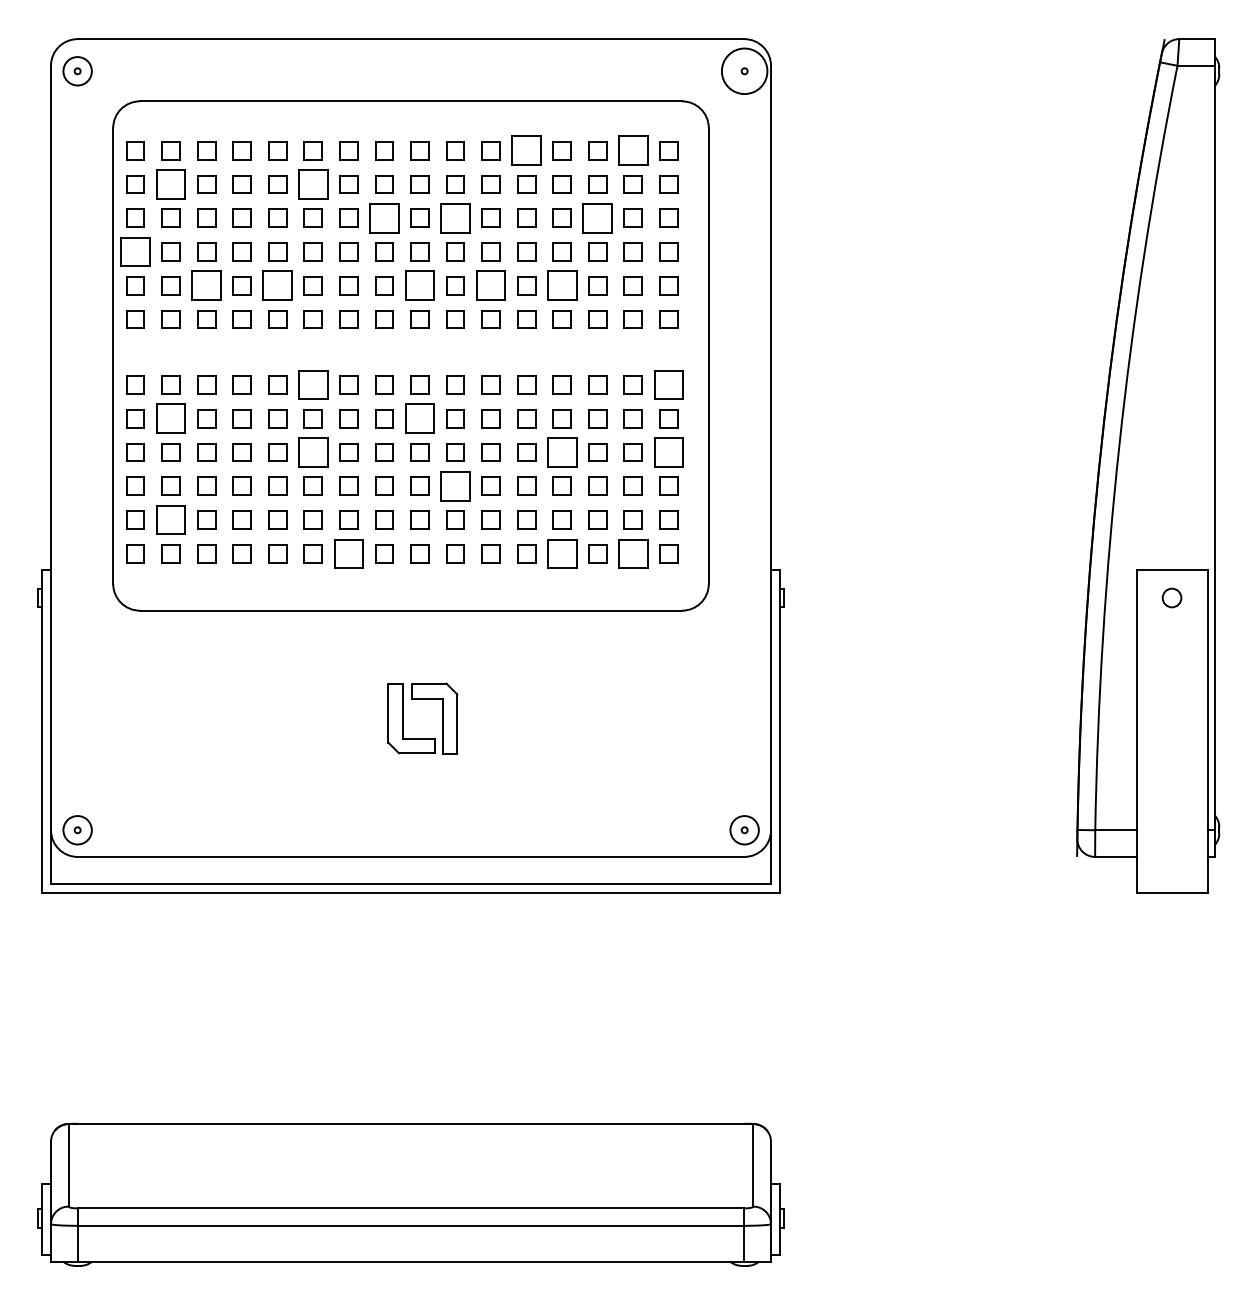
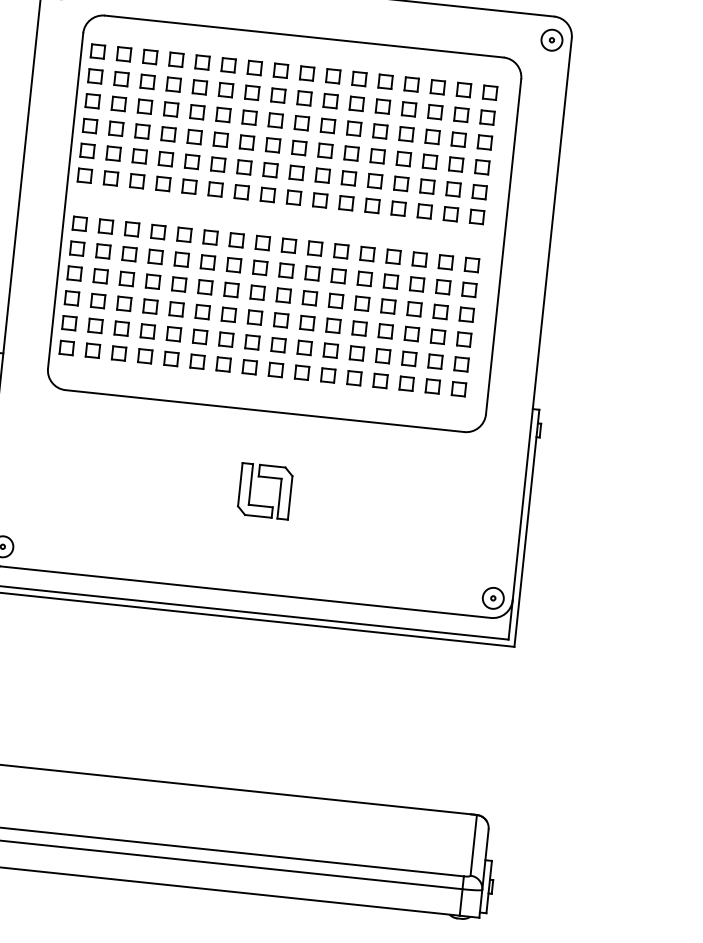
circle: (744, 71) -> (551, 40), size x0.62
part: (526, 150) -> (385, 81), size x0.62
part: (632, 150) -> (463, 89), size x0.62
part: (170, 184) -> (121, 79), size x0.62
part: (312, 184) -> (225, 90), size x0.62
part: (384, 217) -> (275, 119), size x0.62
part: (455, 217) -> (328, 125), size x0.62
part: (597, 217) -> (432, 136), size x0.62
part: (135, 251) -> (90, 125), size x0.62
part: (206, 285) -> (139, 156), size x0.62
part: (277, 285) -> (191, 161), size x0.62
part: (419, 285) -> (296, 172), size x0.62
part: (490, 285) -> (348, 178), size x0.62
part: (561, 285) -> (400, 183), size x0.62
part: (312, 384) -> (209, 237), size x0.62
part: (668, 384) -> (471, 264), size x0.62
part: (170, 418) -> (102, 251), size x0.62
part: (419, 418) -> (286, 270), size x0.62
part: (312, 452) -> (204, 287), size x0.62
part: (561, 452) -> (387, 306), size x0.62
part: (668, 452) -> (466, 314), size x0.62
part: (455, 485) -> (307, 322), size x0.62
part: (170, 519) -> (95, 325), size x0.62
part: (348, 553) -> (223, 364), size x0.62
part: (561, 553) -> (380, 380), size x0.62
part: (632, 553) -> (432, 386), size x0.62

